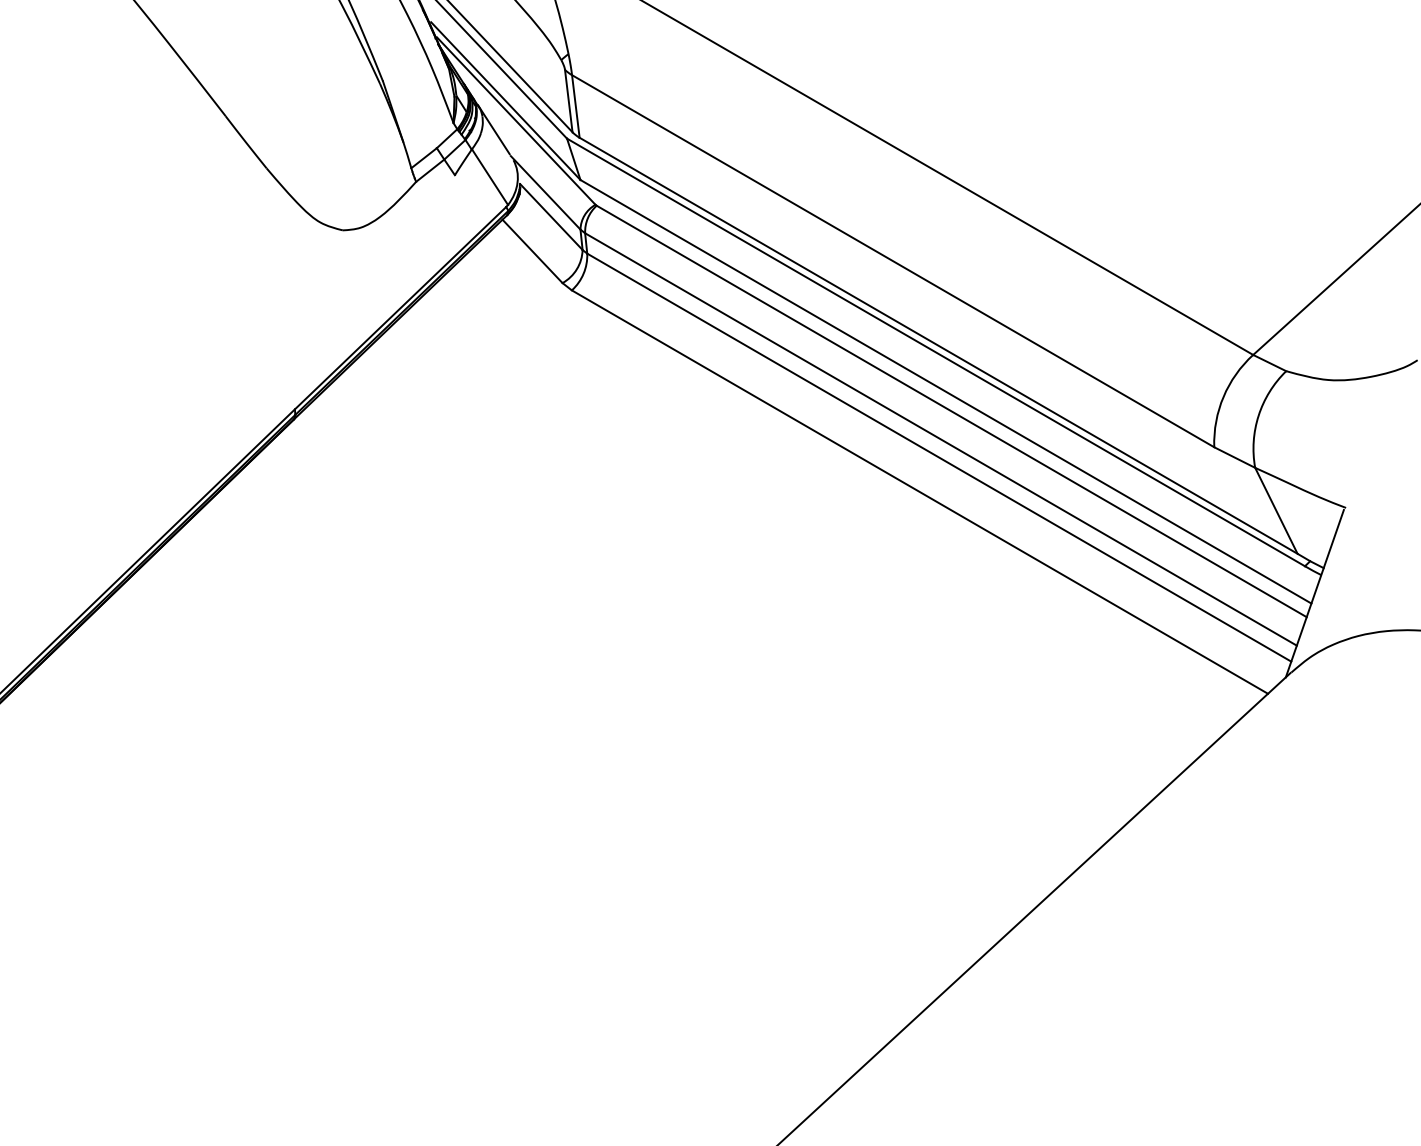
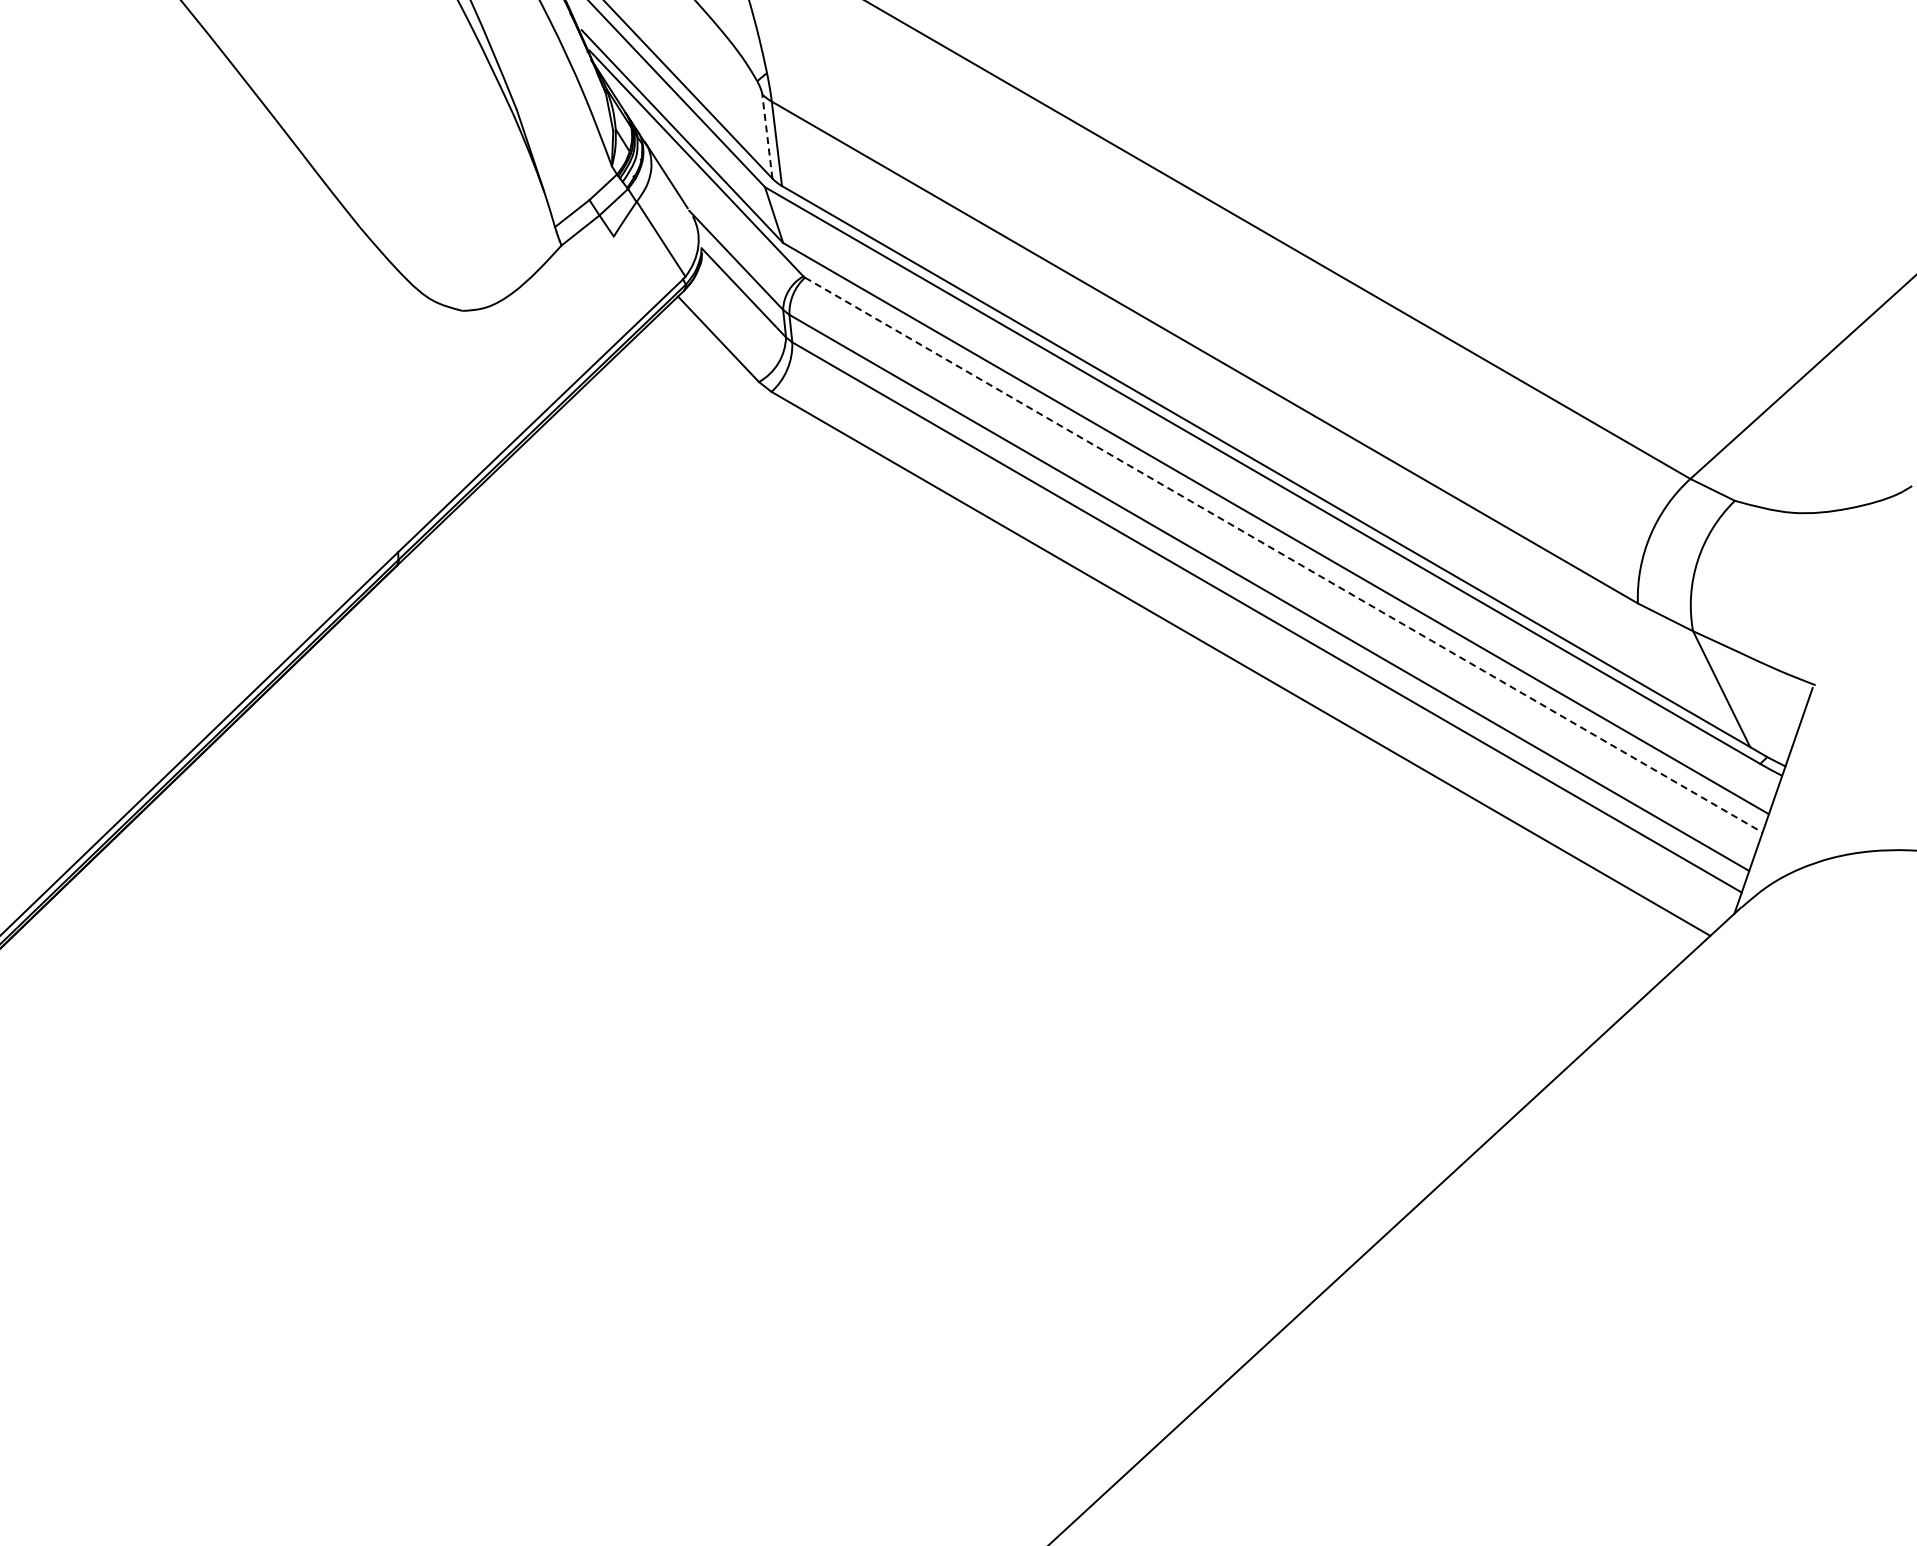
line: (568, 101) -> (767, 136), solid -> dashed
line: (952, 411) -> (1284, 555), solid -> dashed

